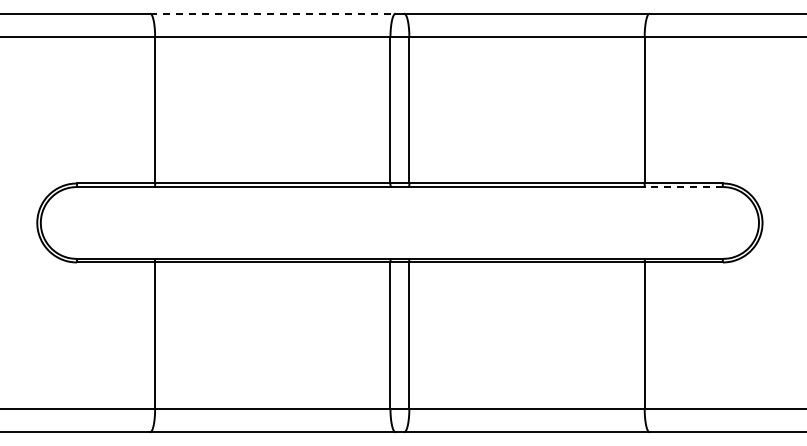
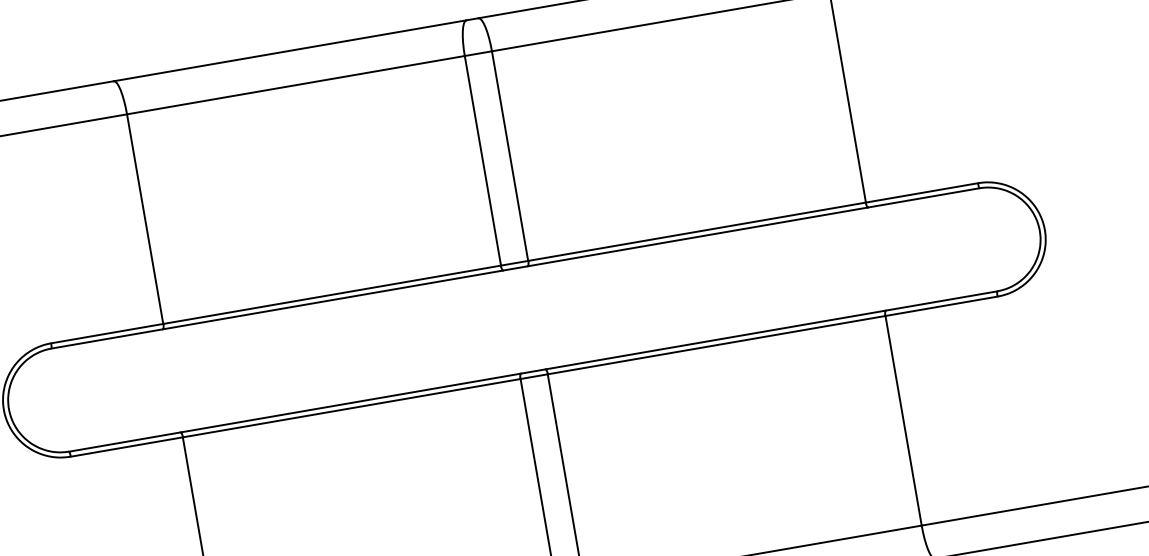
line: (272, 13) -> (289, 50), dashed -> solid
line: (684, 187) -> (924, 198), dashed -> solid

